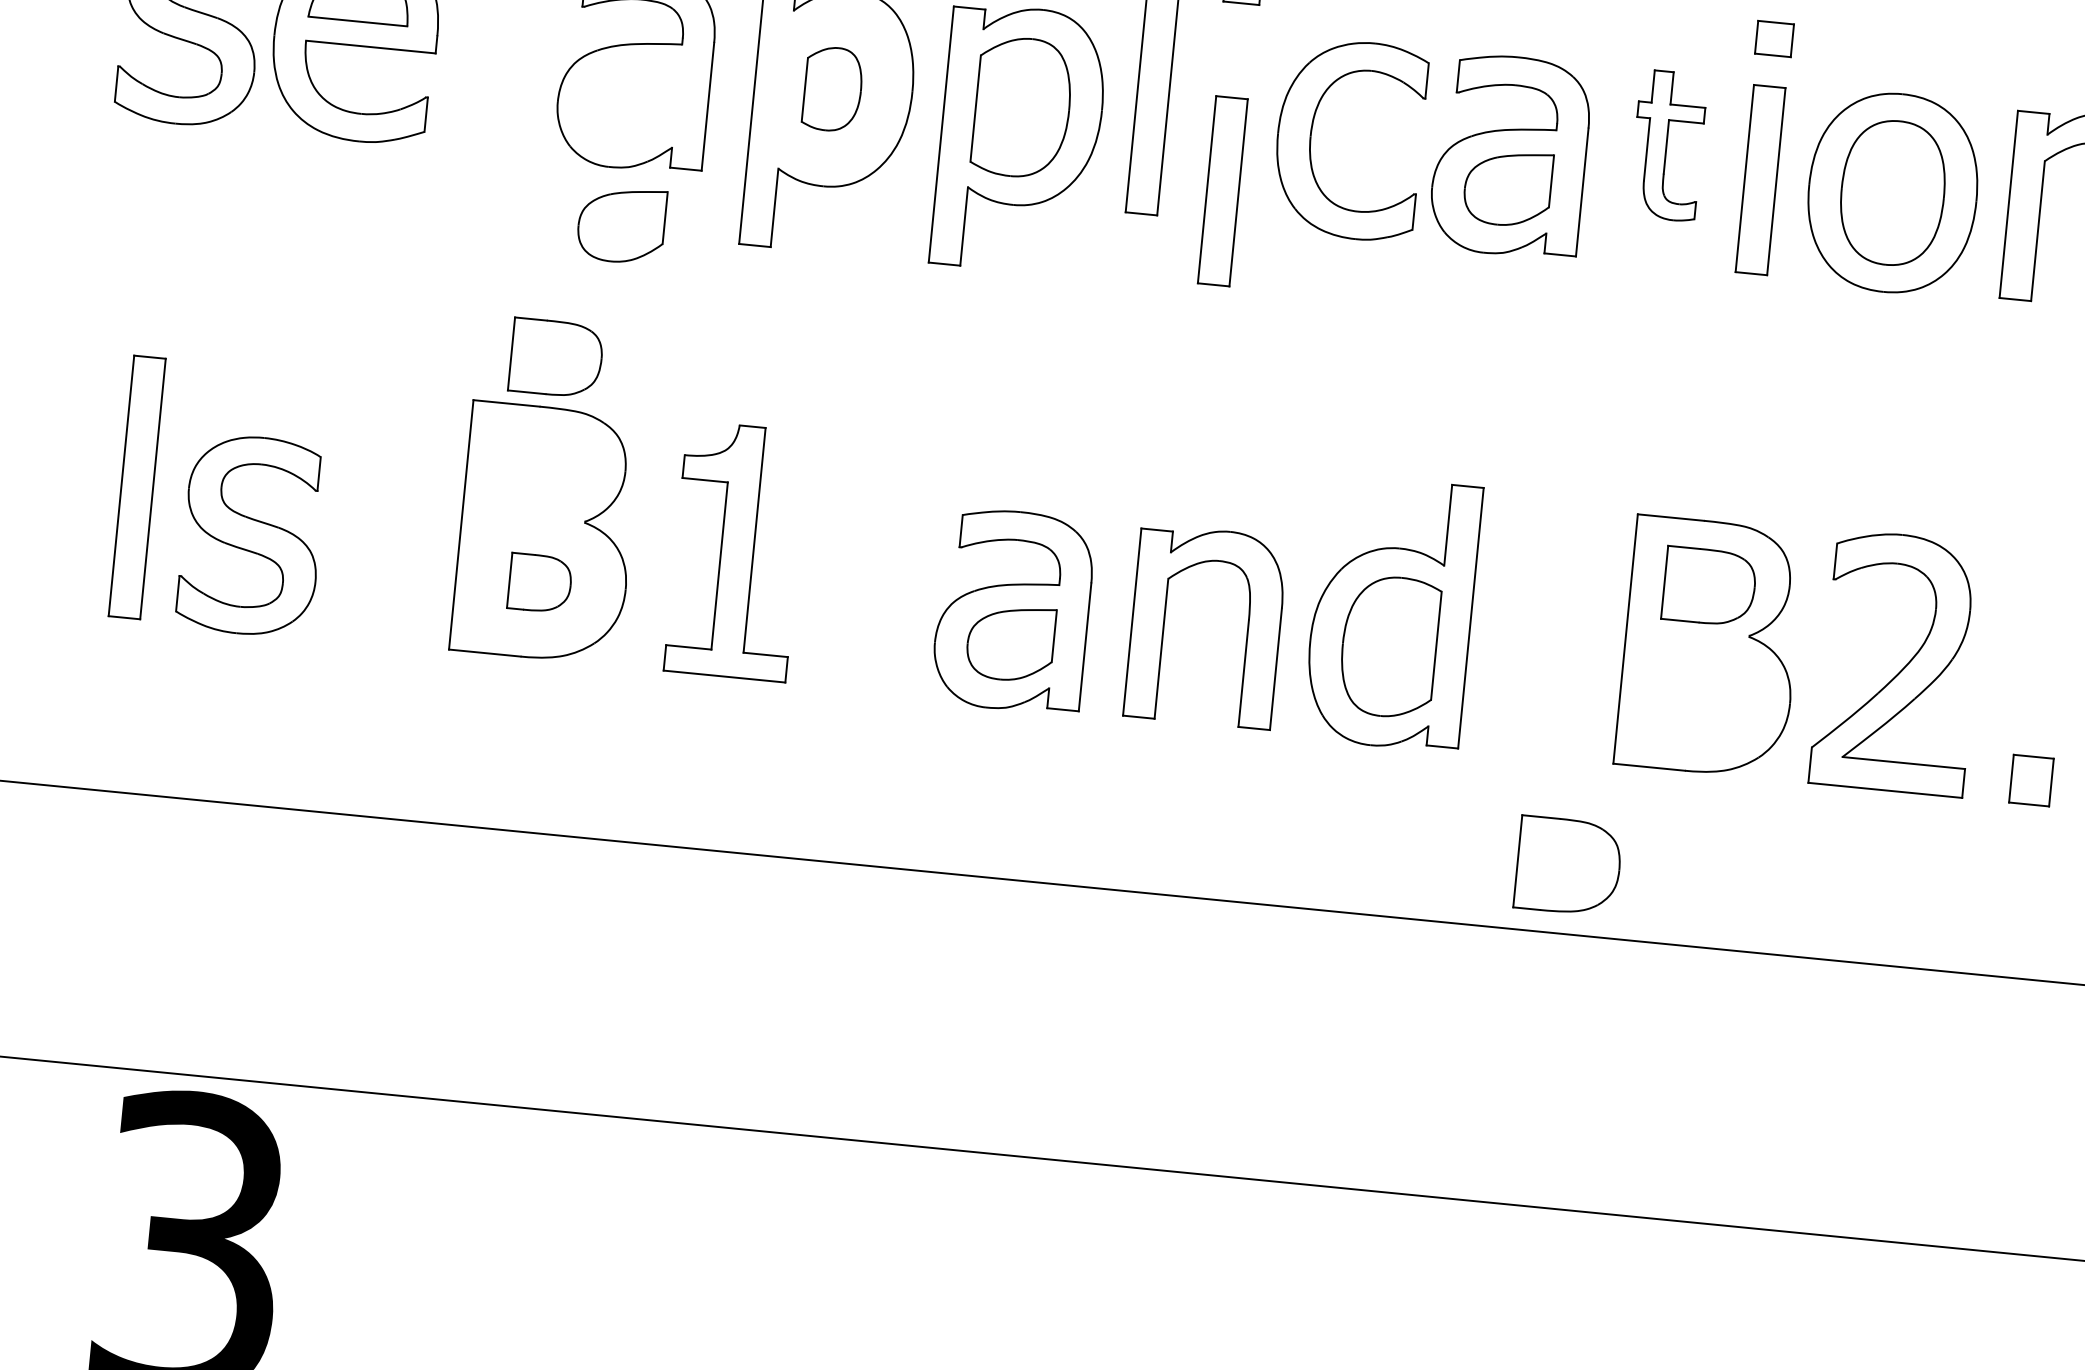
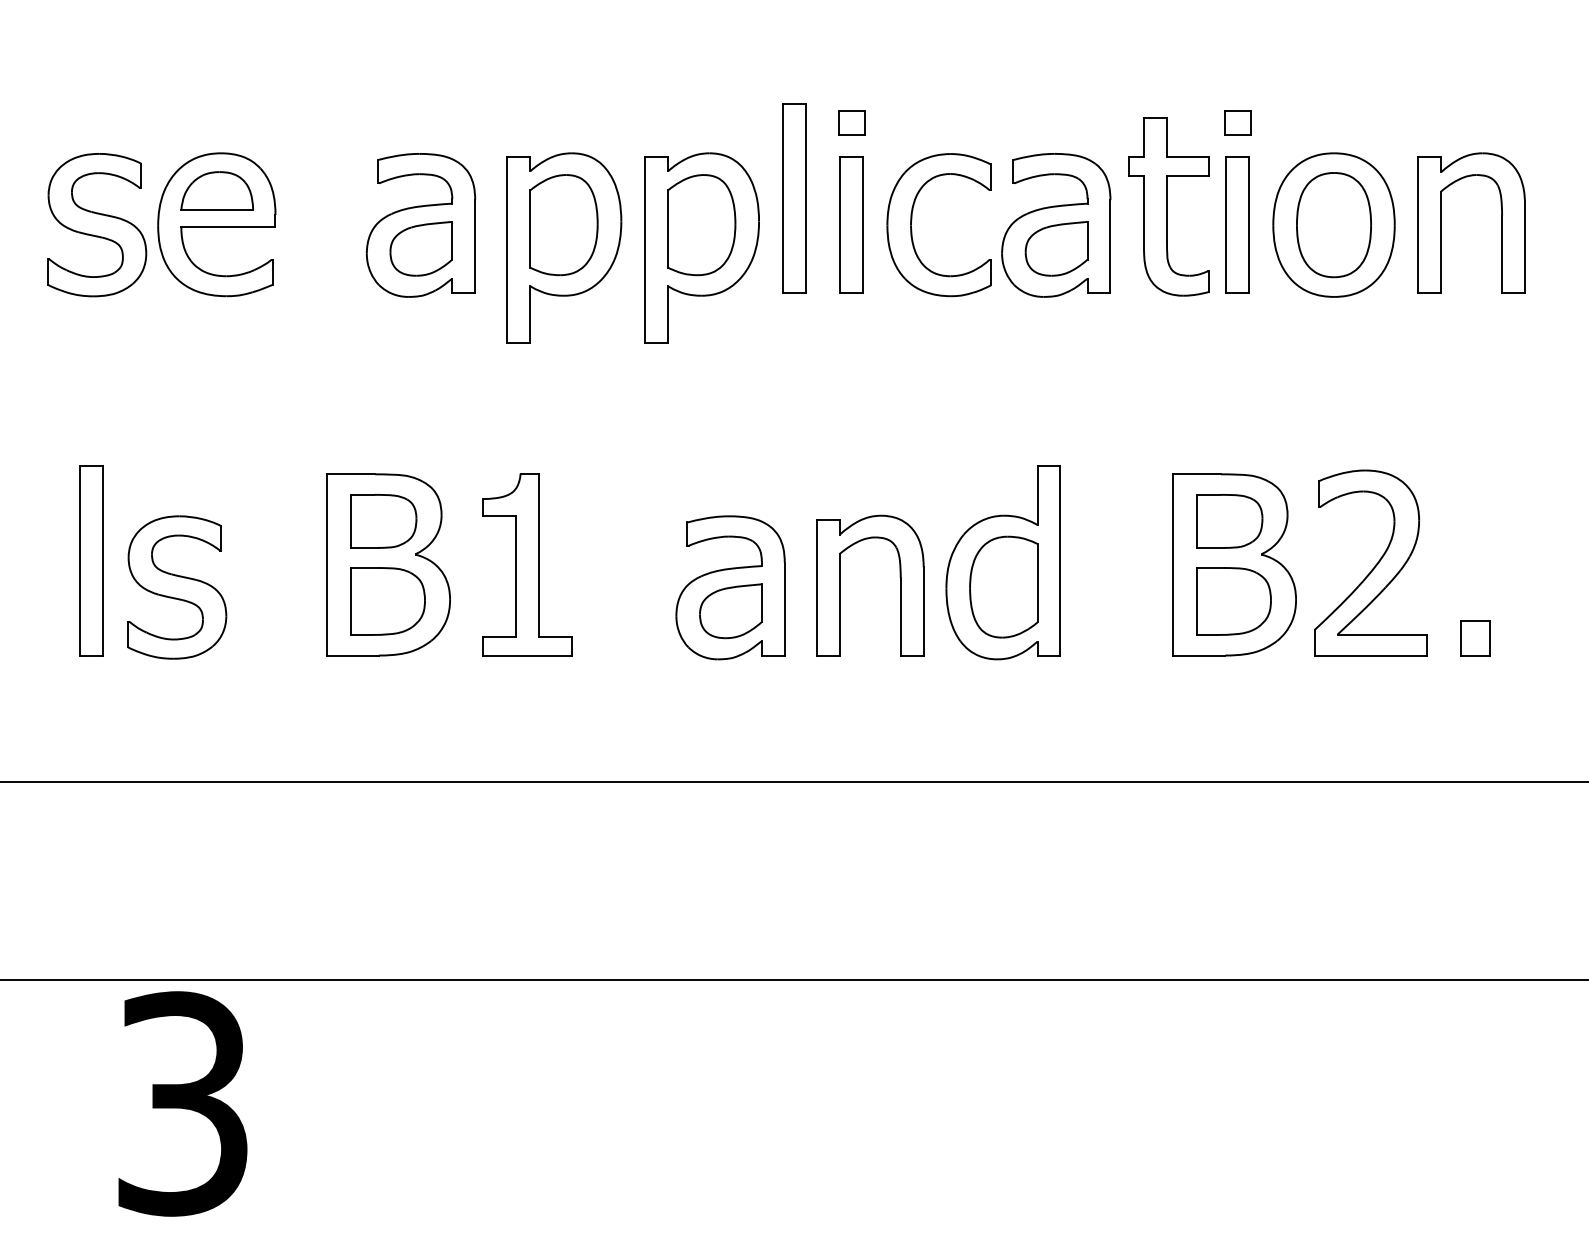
part: (832, 89) -> (563, 225), size x1.67
part: (1667, 145) -> (1168, 206), size x1.67
part: (1222, 190) -> (851, 224), moved
part: (620, 224) -> (420, 248), moved
part: (555, 358) -> (383, 521), moved
part: (539, 583) -> (387, 601), size x1.67
part: (1567, 866) -> (1233, 601), moved

